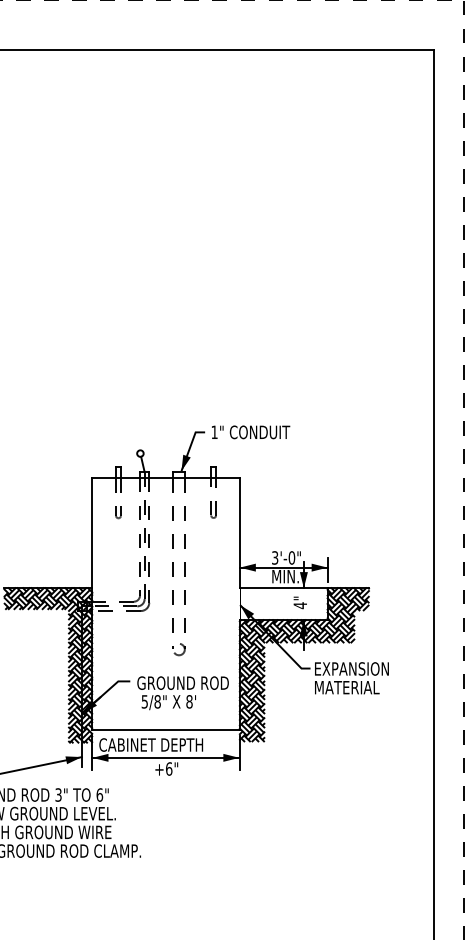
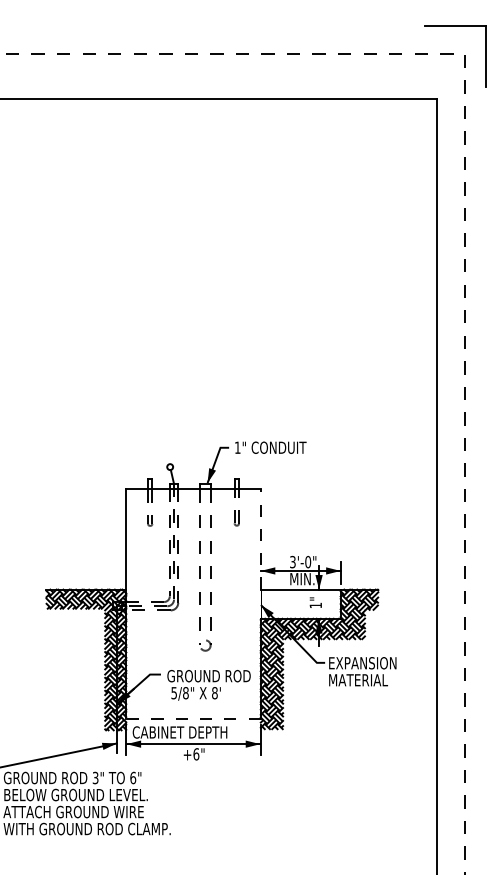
line: (239, 533) -> (260, 539), solid -> dashed
text: (299, 605) -> (315, 605), 4" -> 1"
line: (166, 729) -> (193, 718), solid -> dashed

